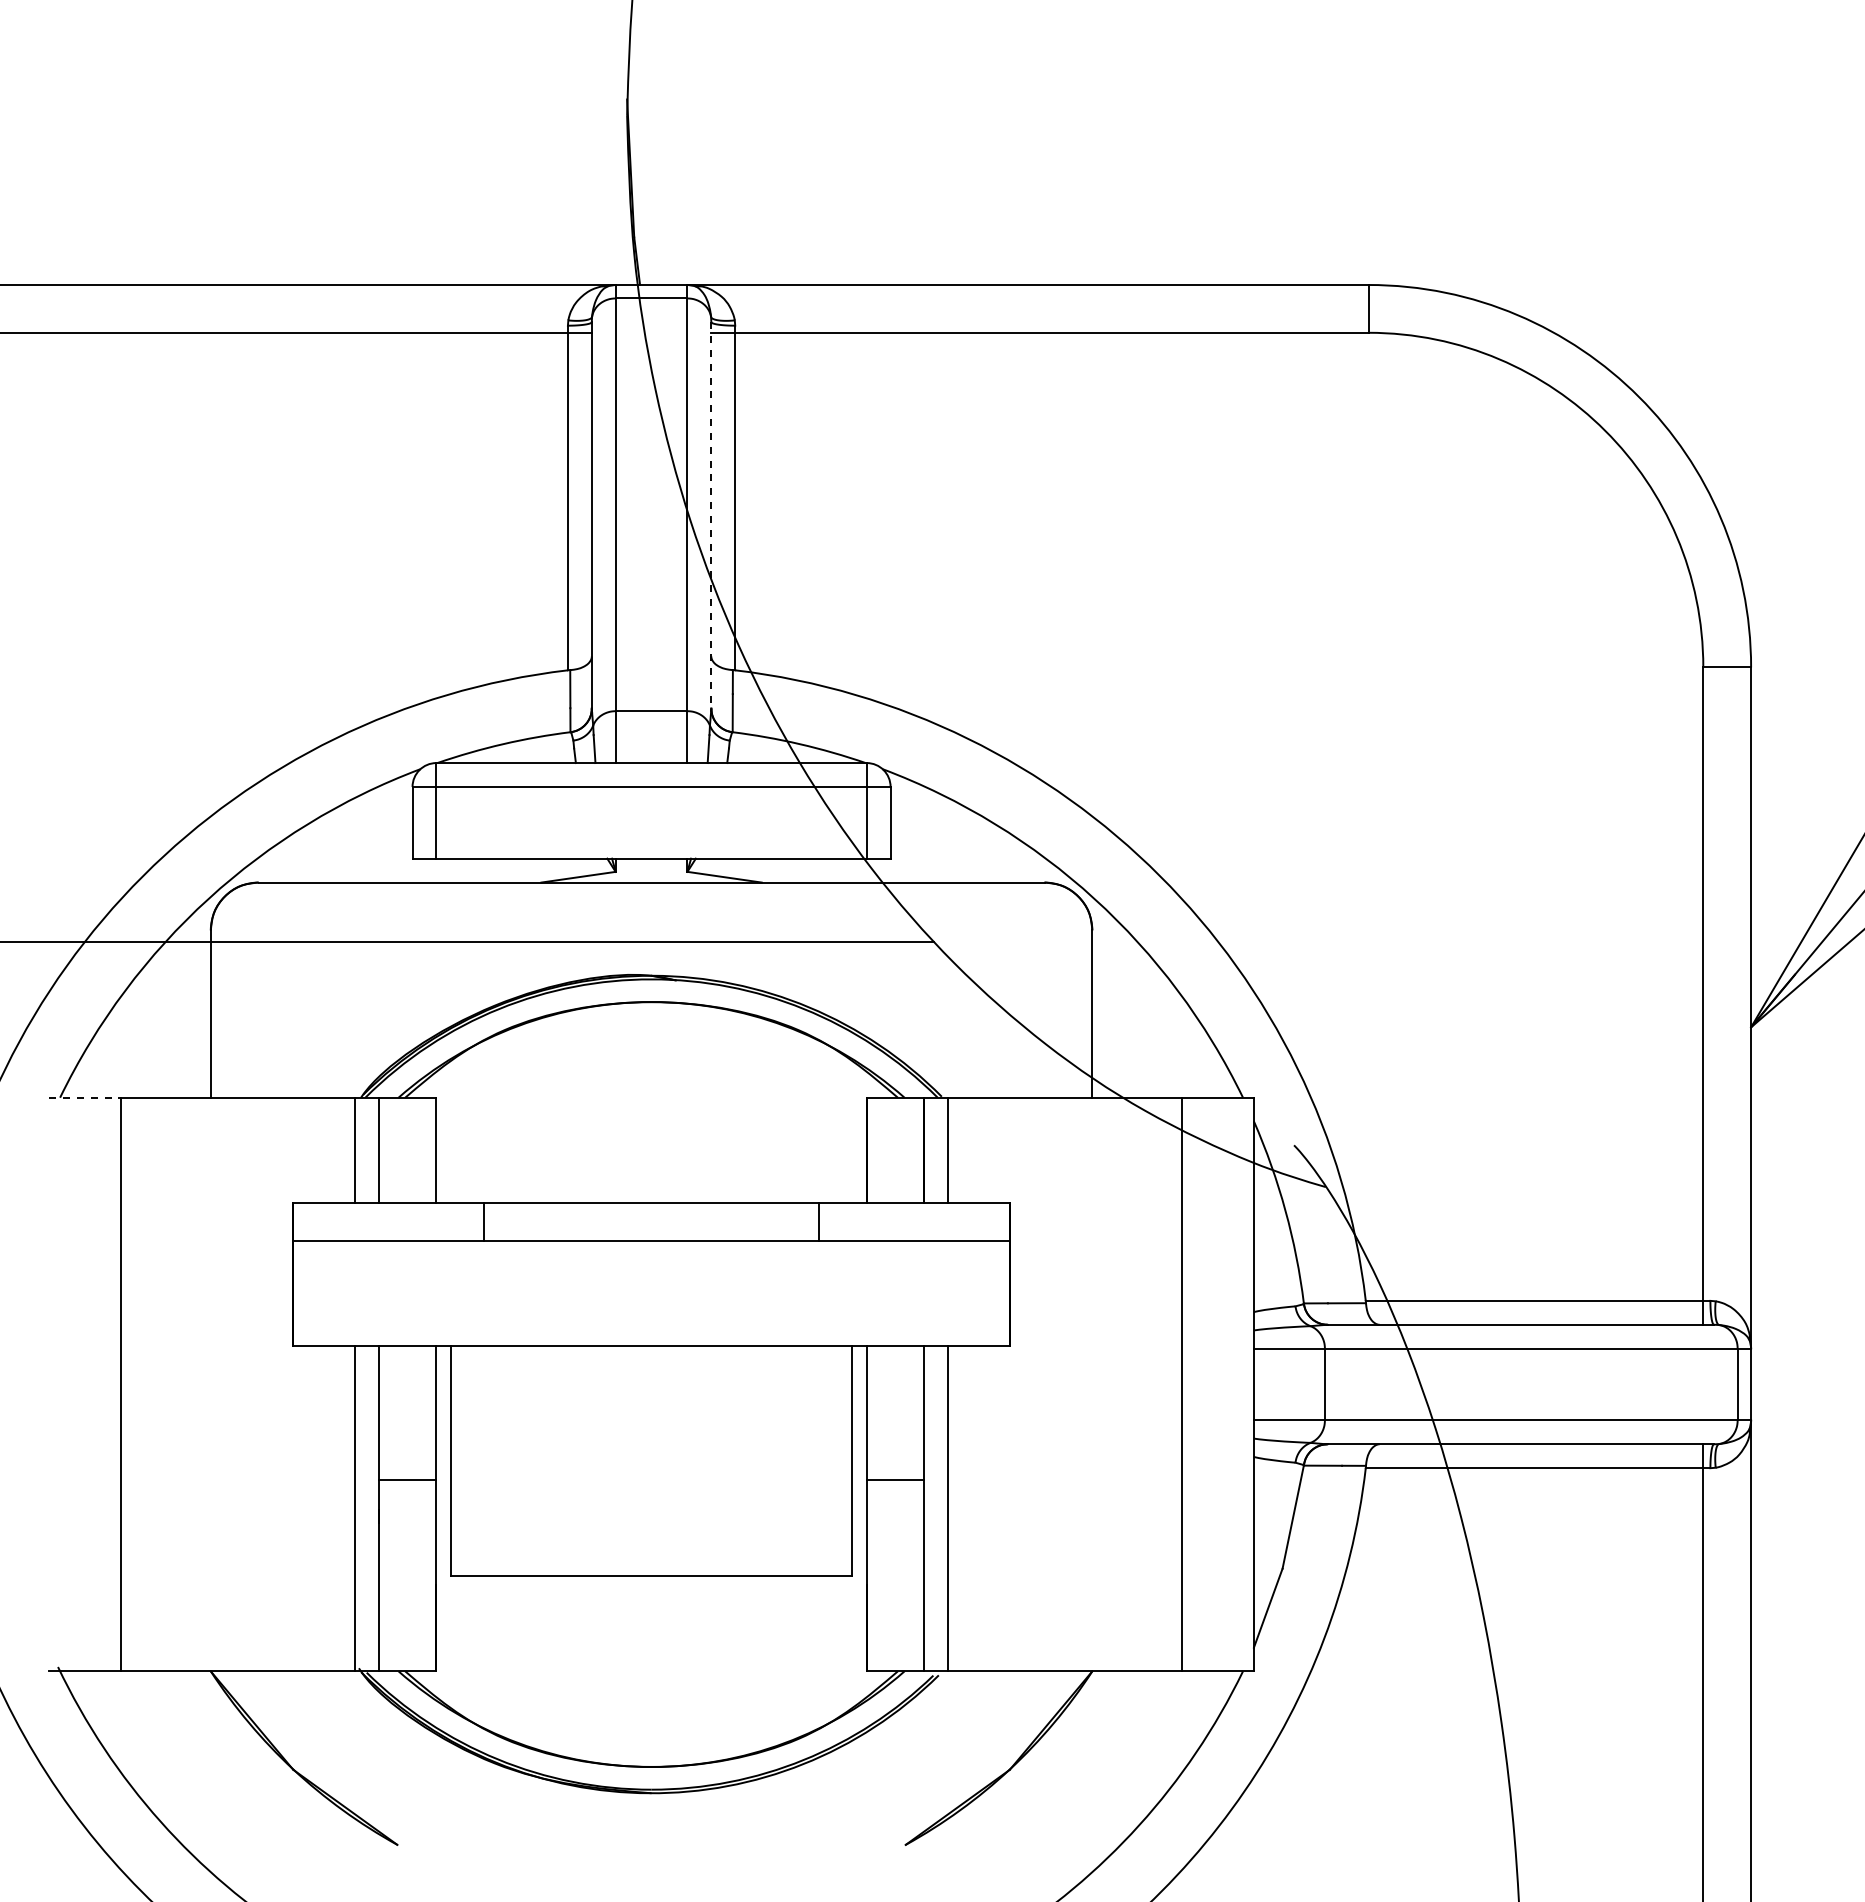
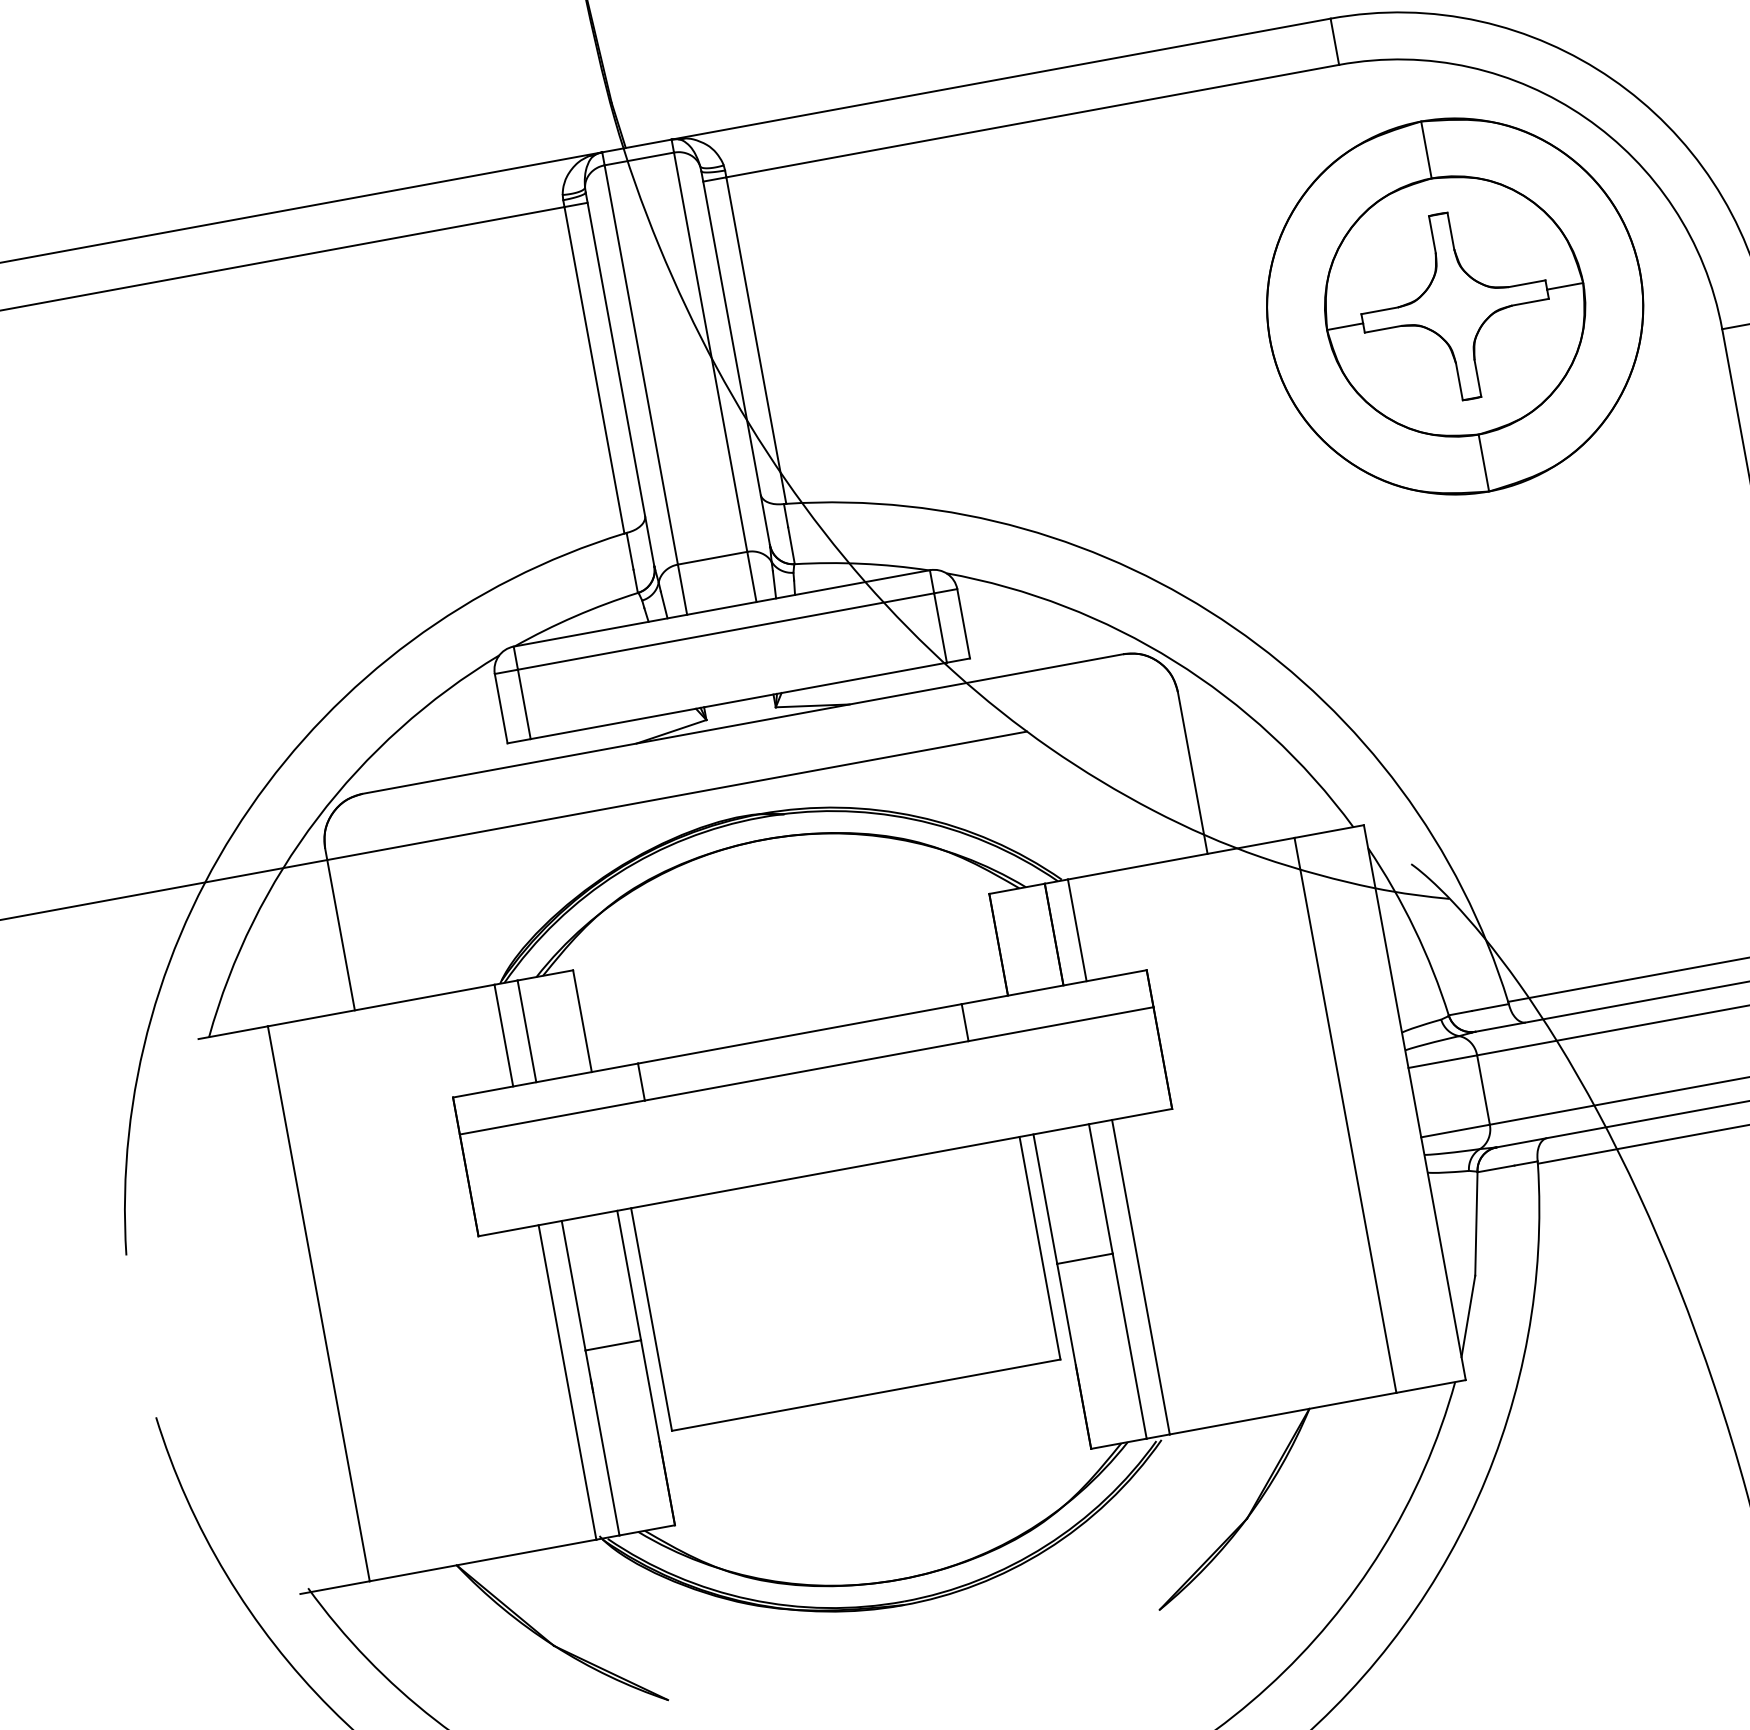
line: (711, 515) -> (735, 358), dashed -> solid
part: (1440, 595) -> (1455, 306), added
line: (85, 1097) -> (233, 1032), dashed -> solid

